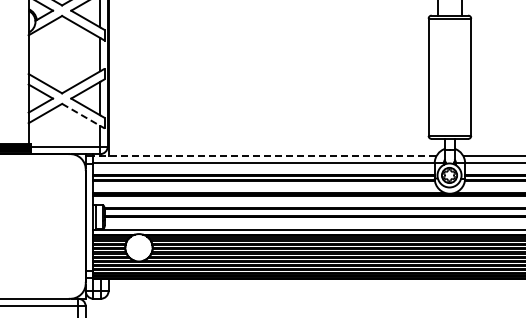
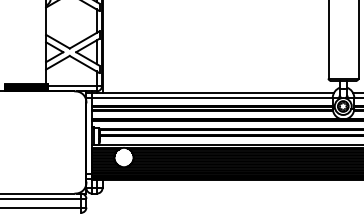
line: (81, 114) -> (83, 63), dashed -> solid
line: (264, 156) -> (212, 93), dashed -> solid

